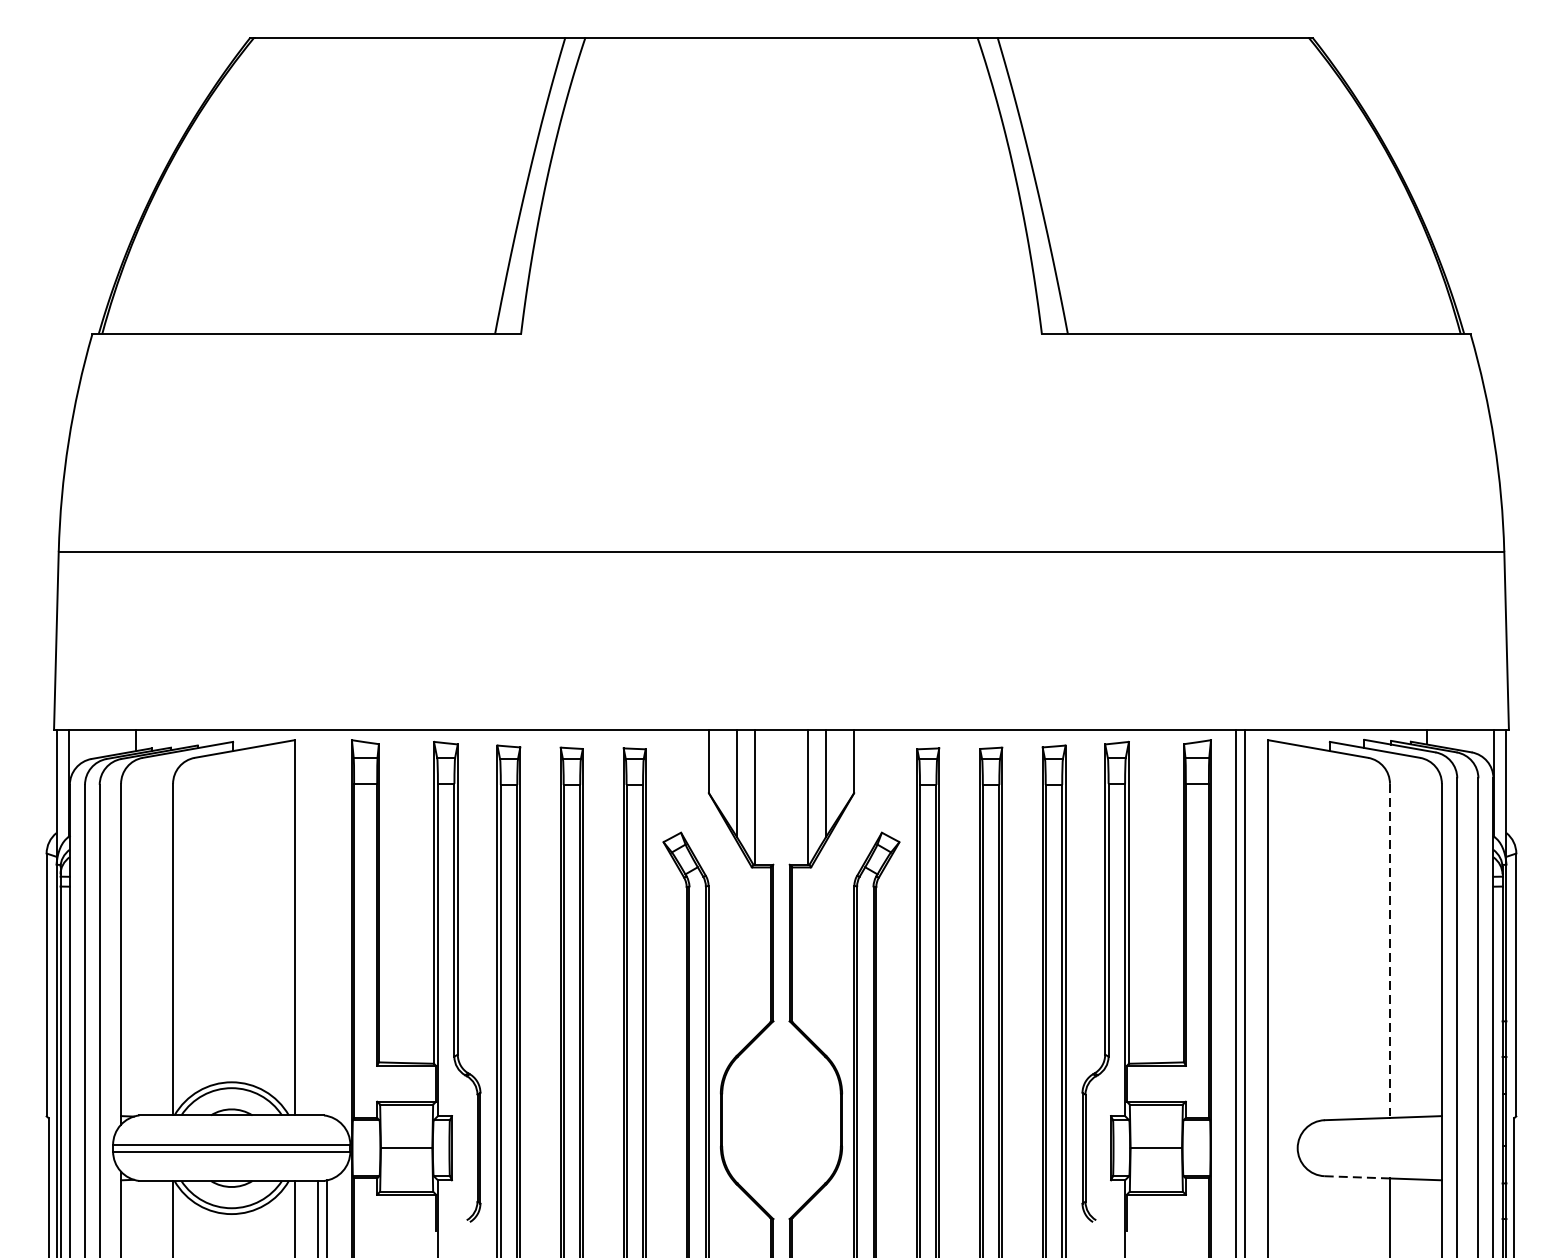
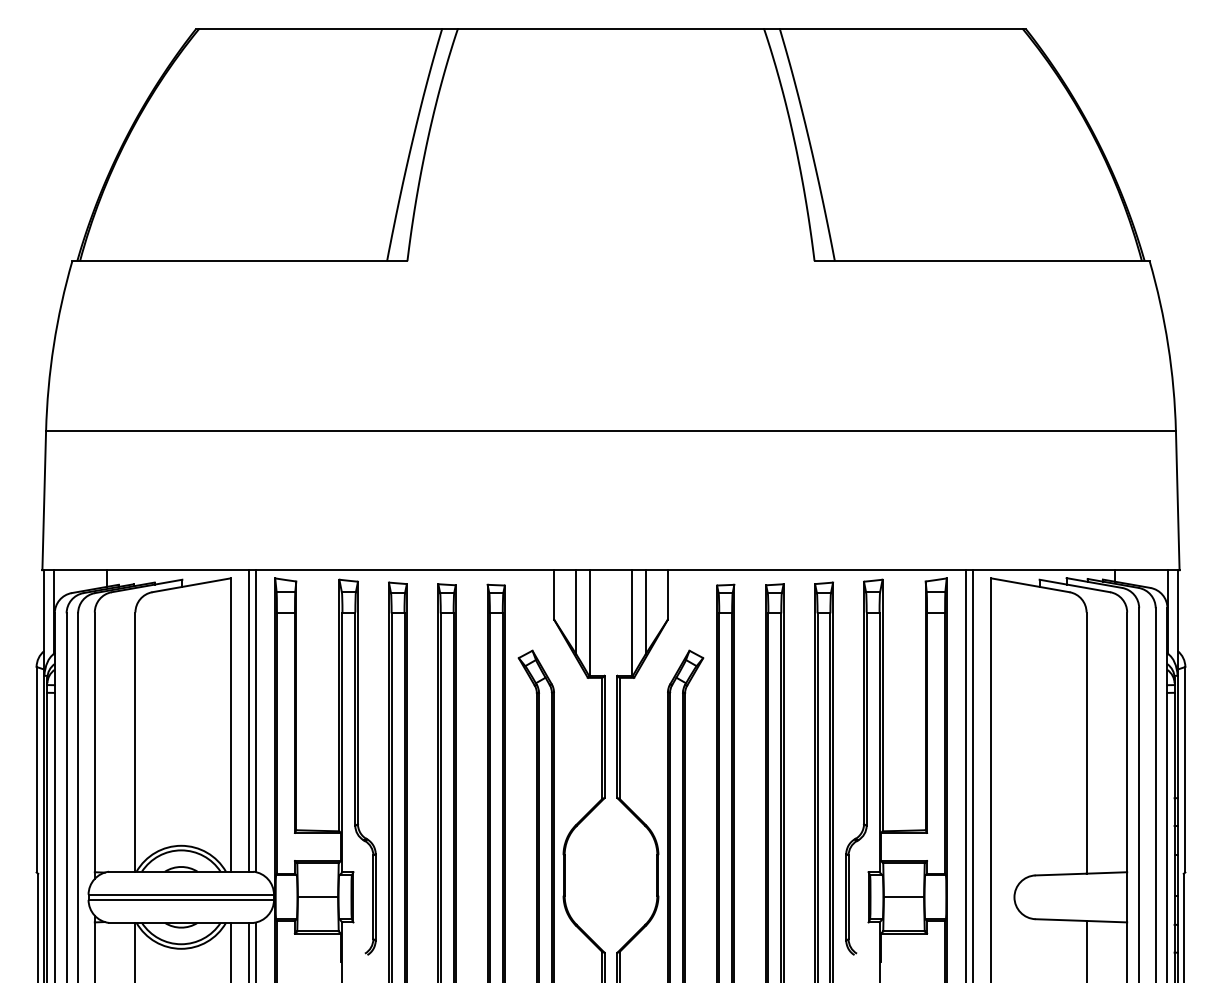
line: (317, 921) -> (248, 720), added
line: (326, 923) -> (255, 721), added
line: (1389, 951) -> (1086, 743), dashed -> solid
line: (1357, 1177) -> (1061, 920), dashed -> solid

